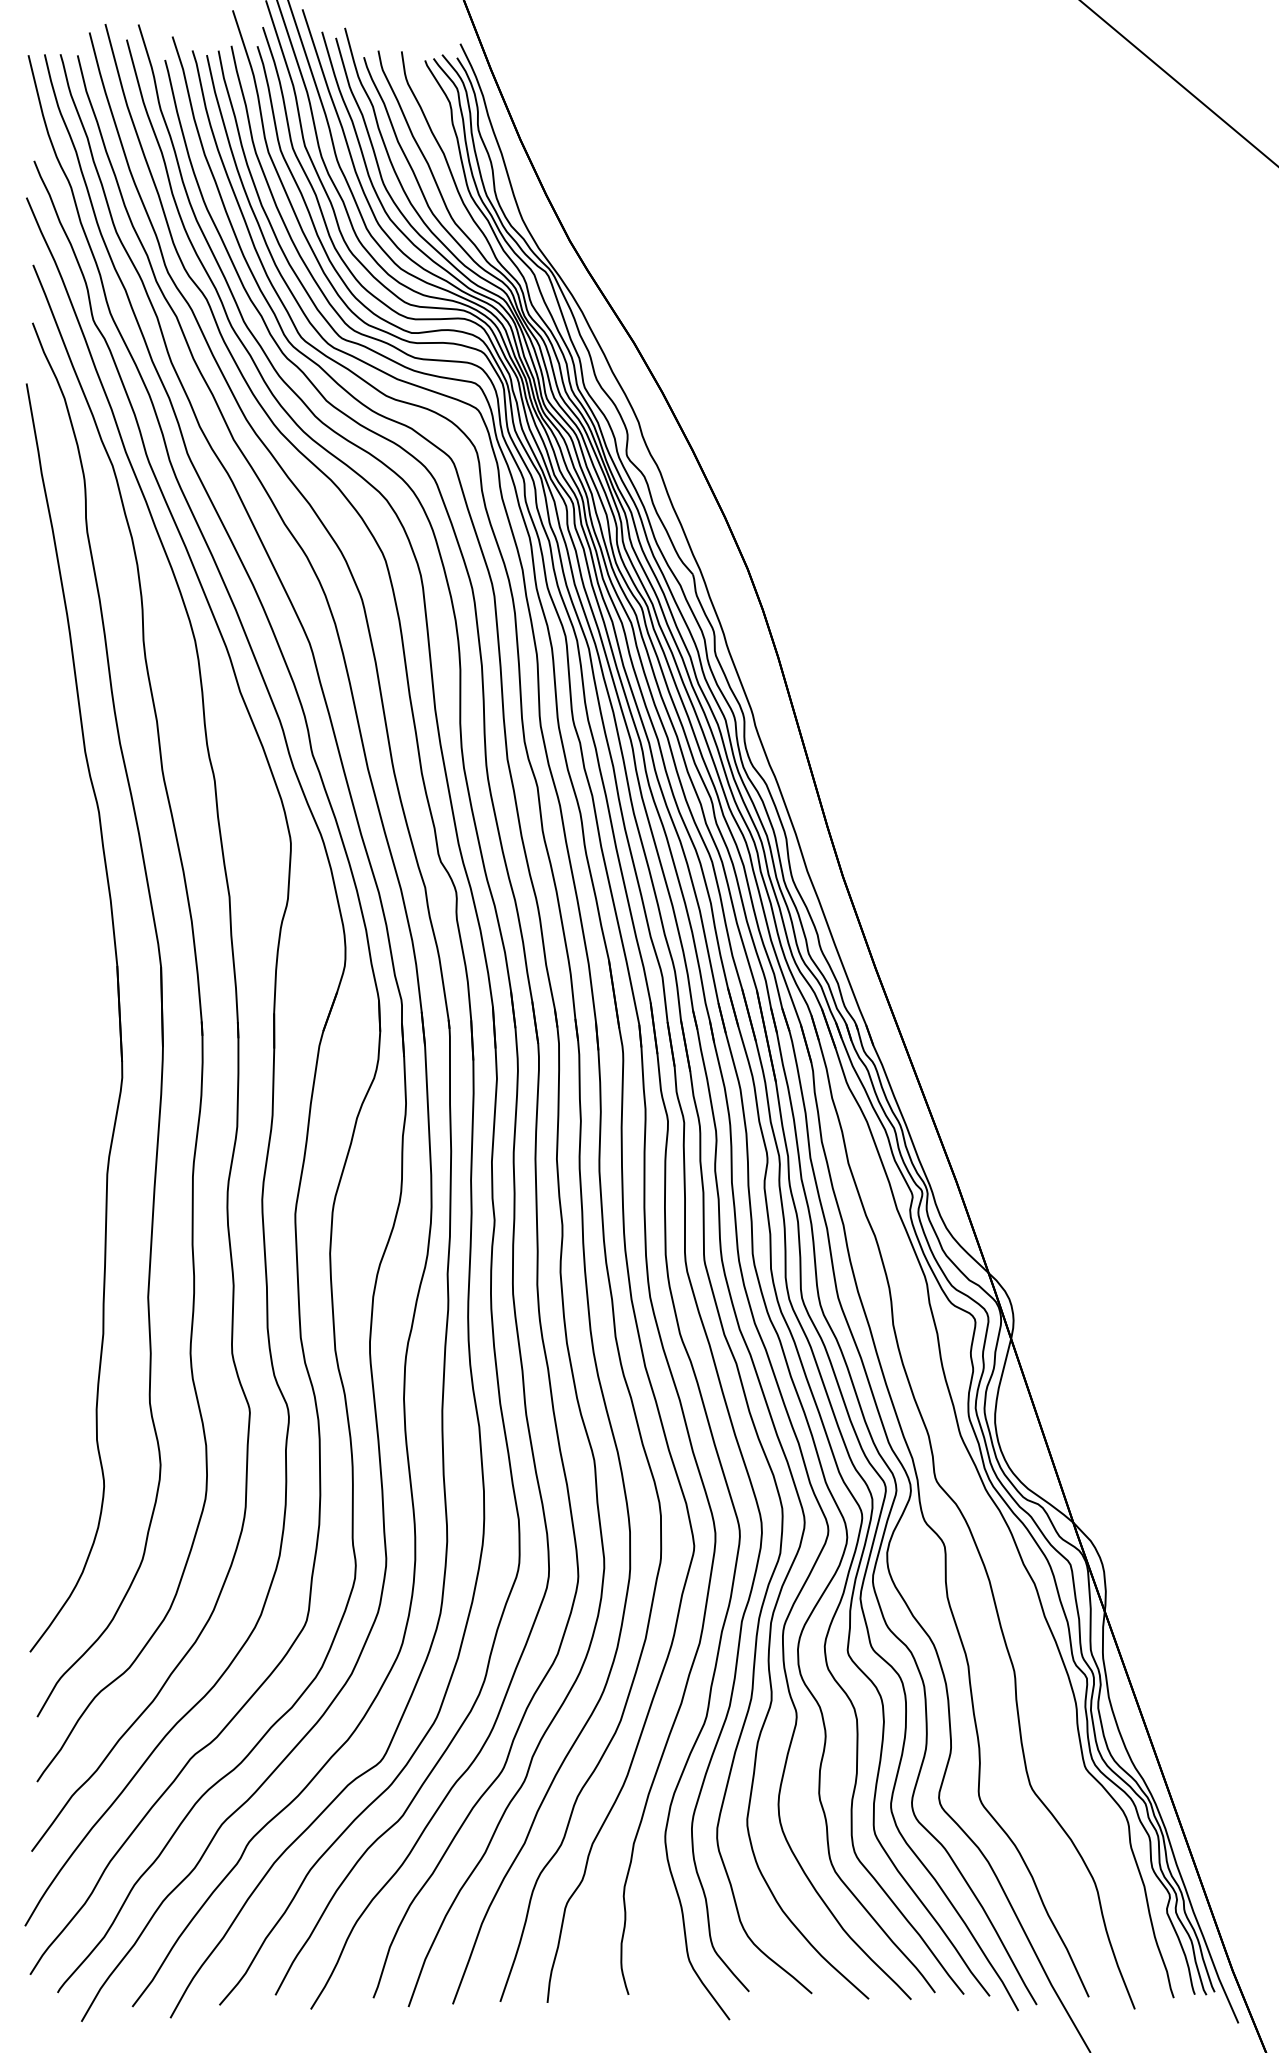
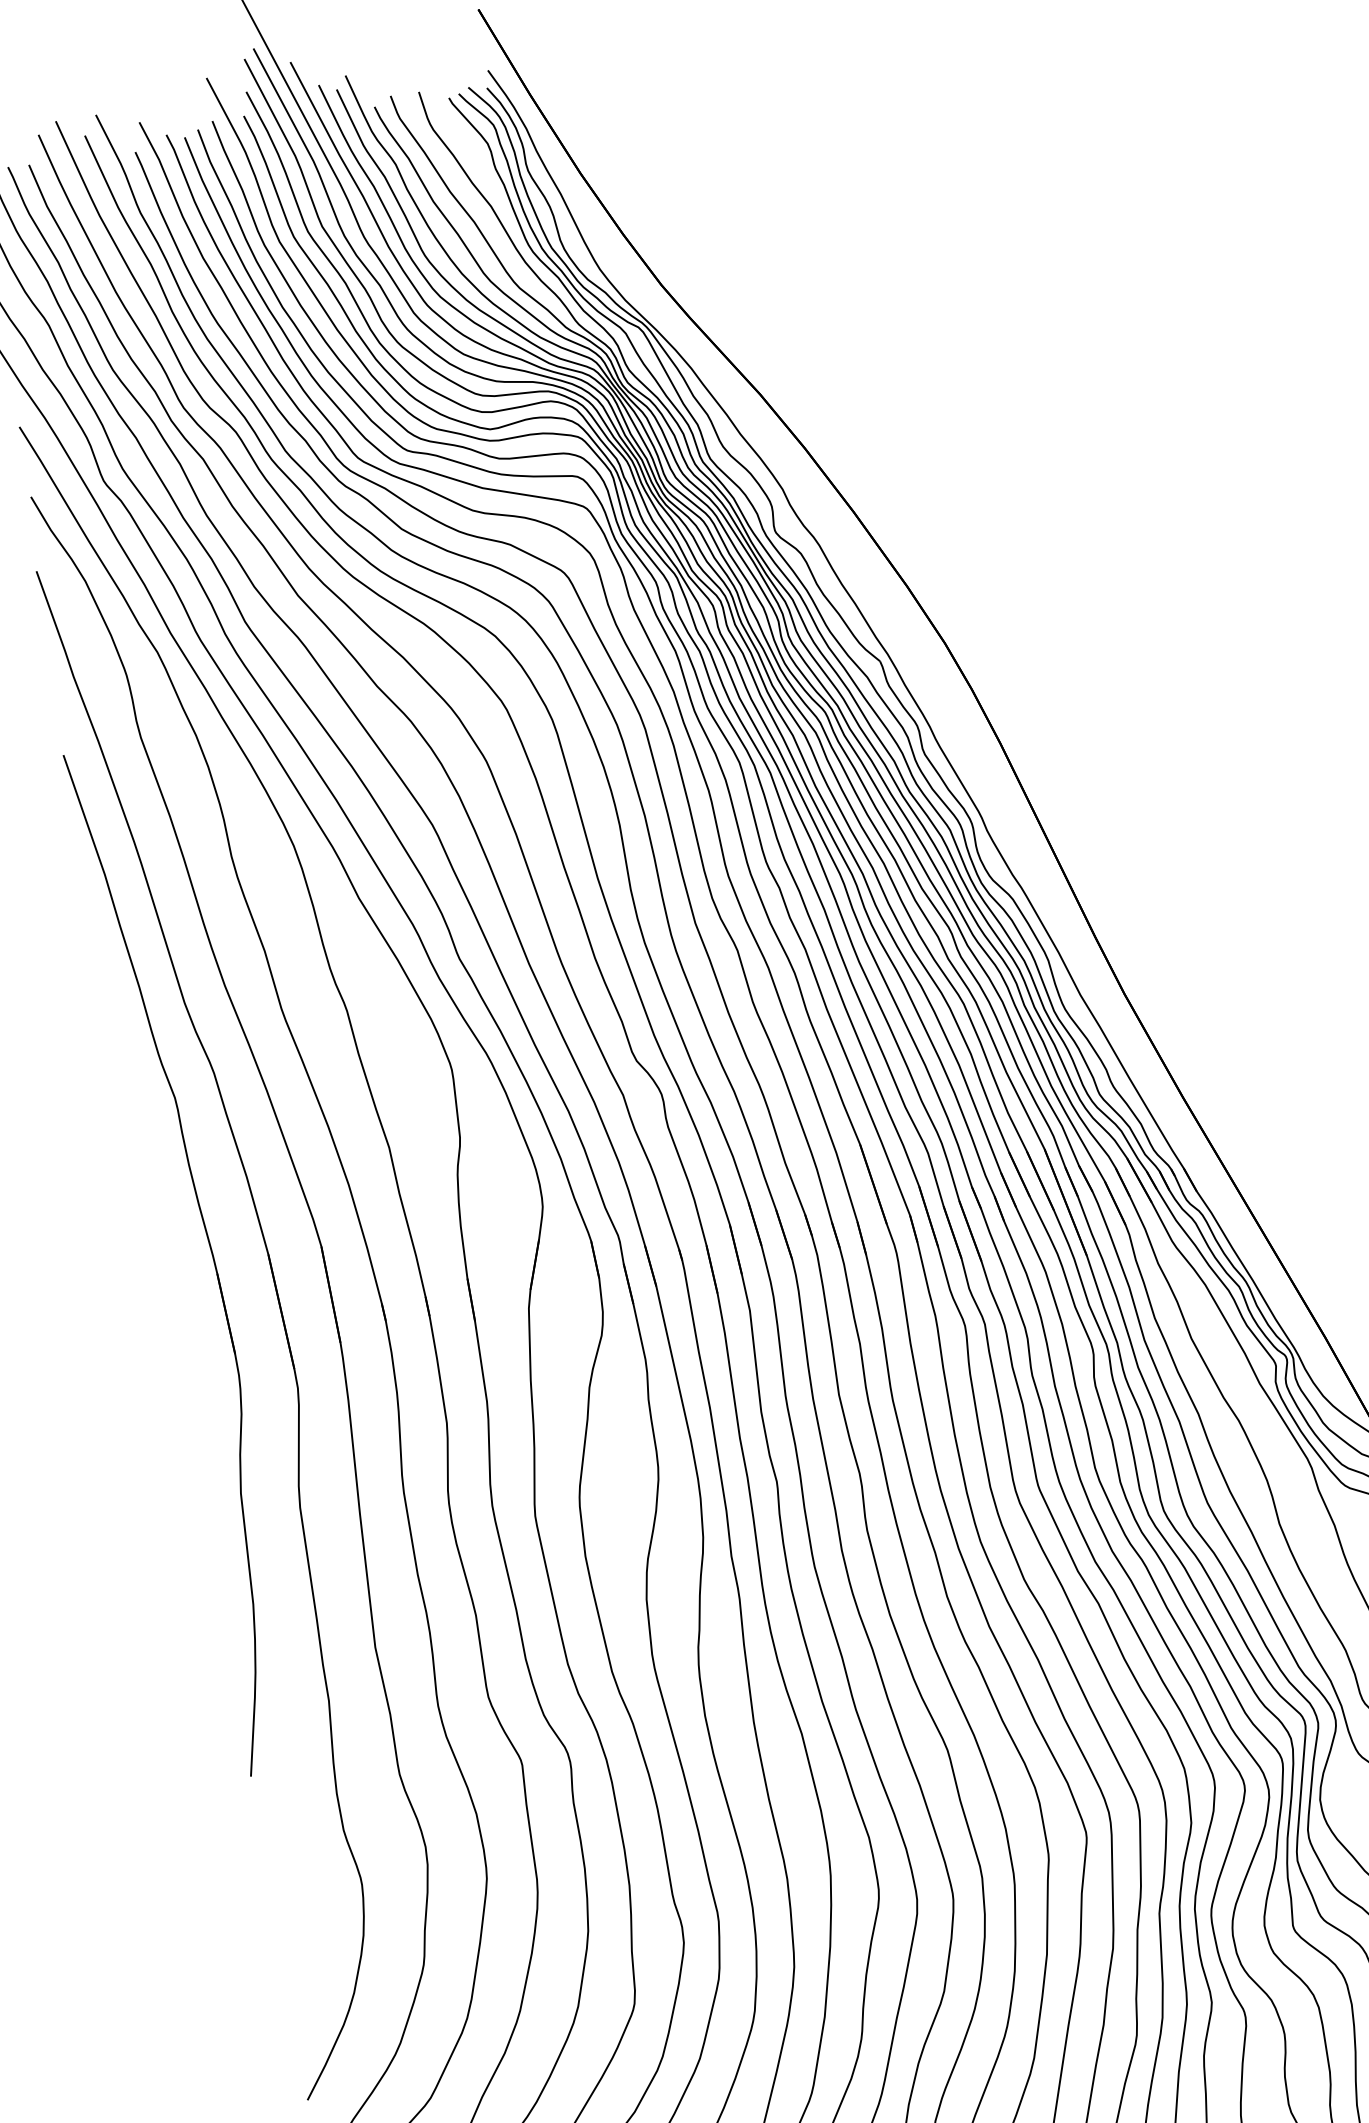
part: (71, 959) -> (211, 1256), added

